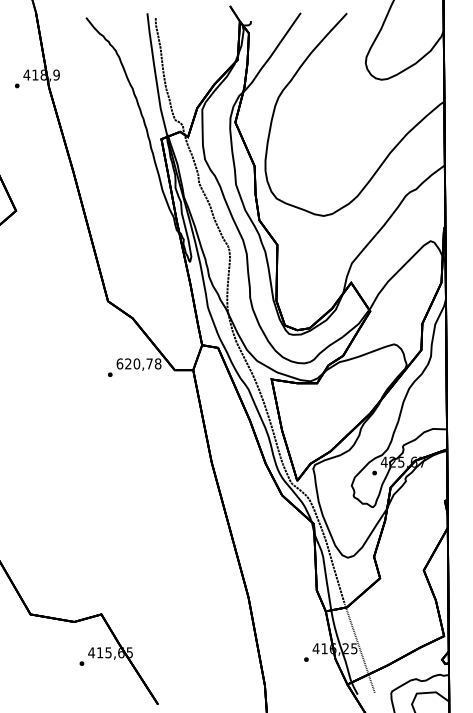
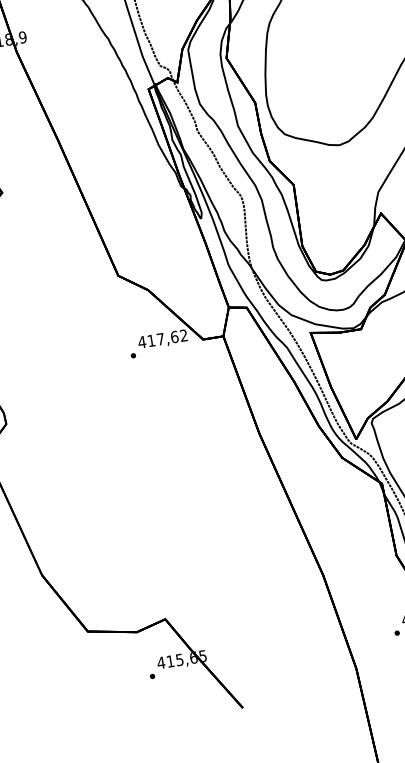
text: (138, 363) -> (162, 338), 620,78 -> 417,62

